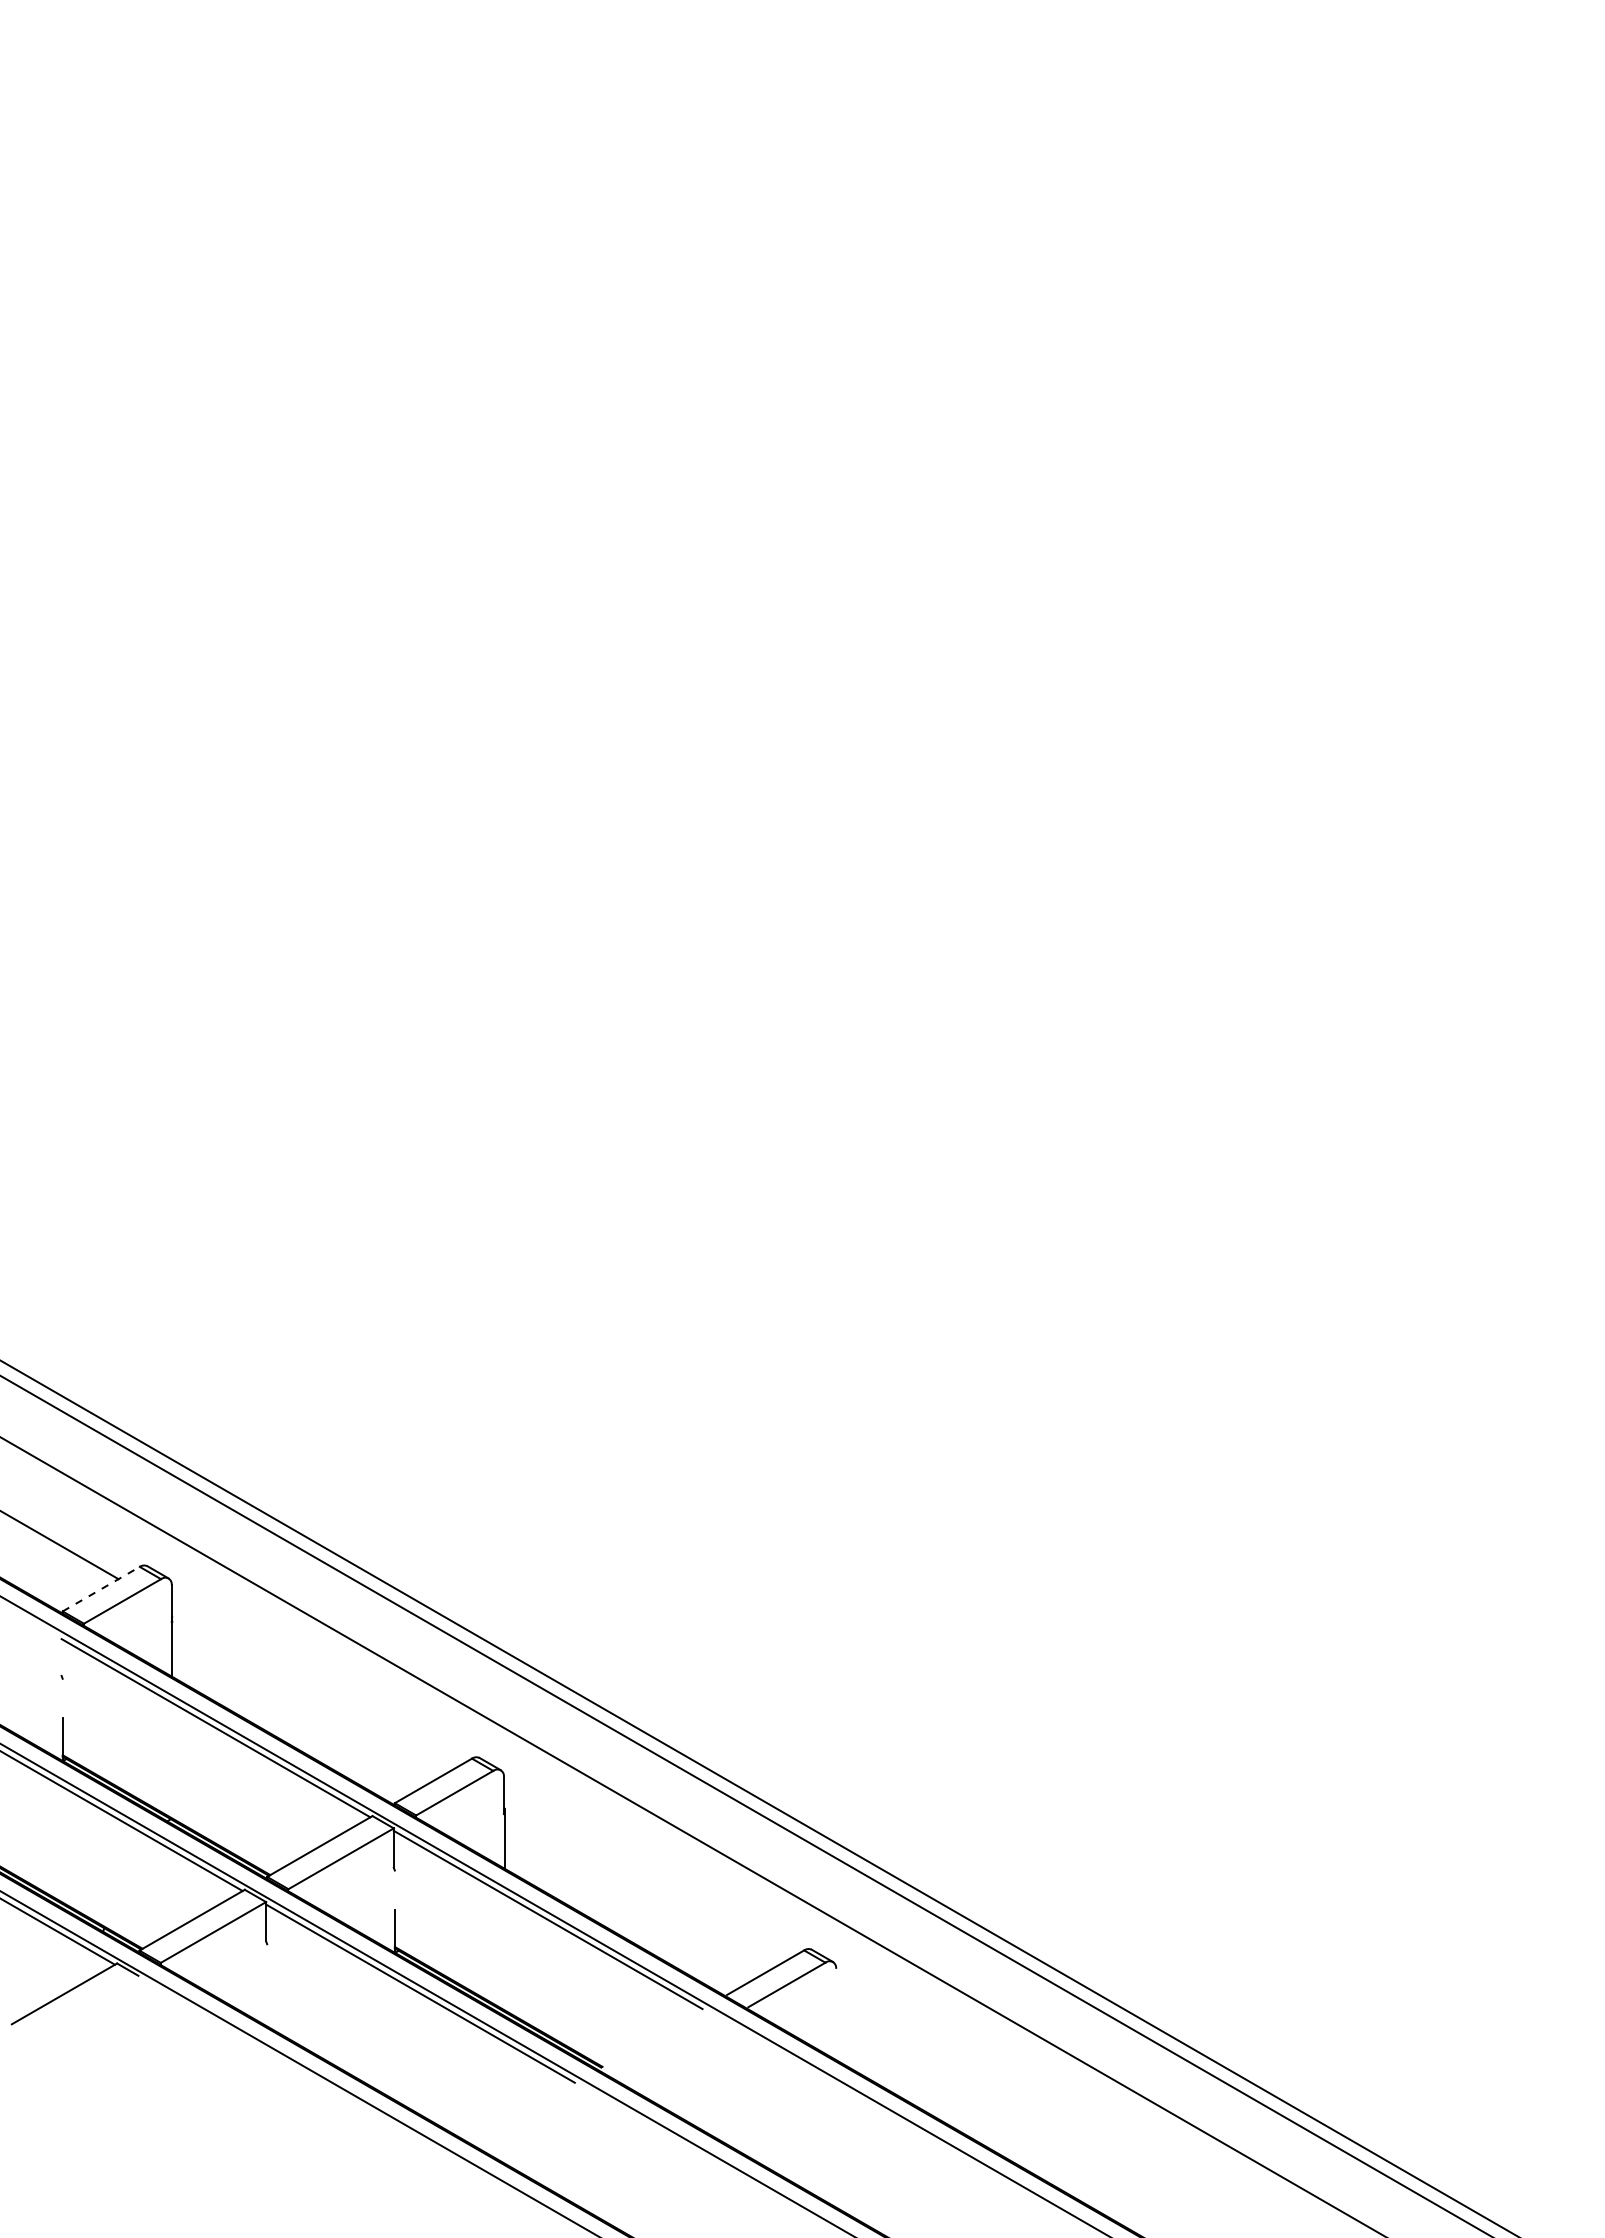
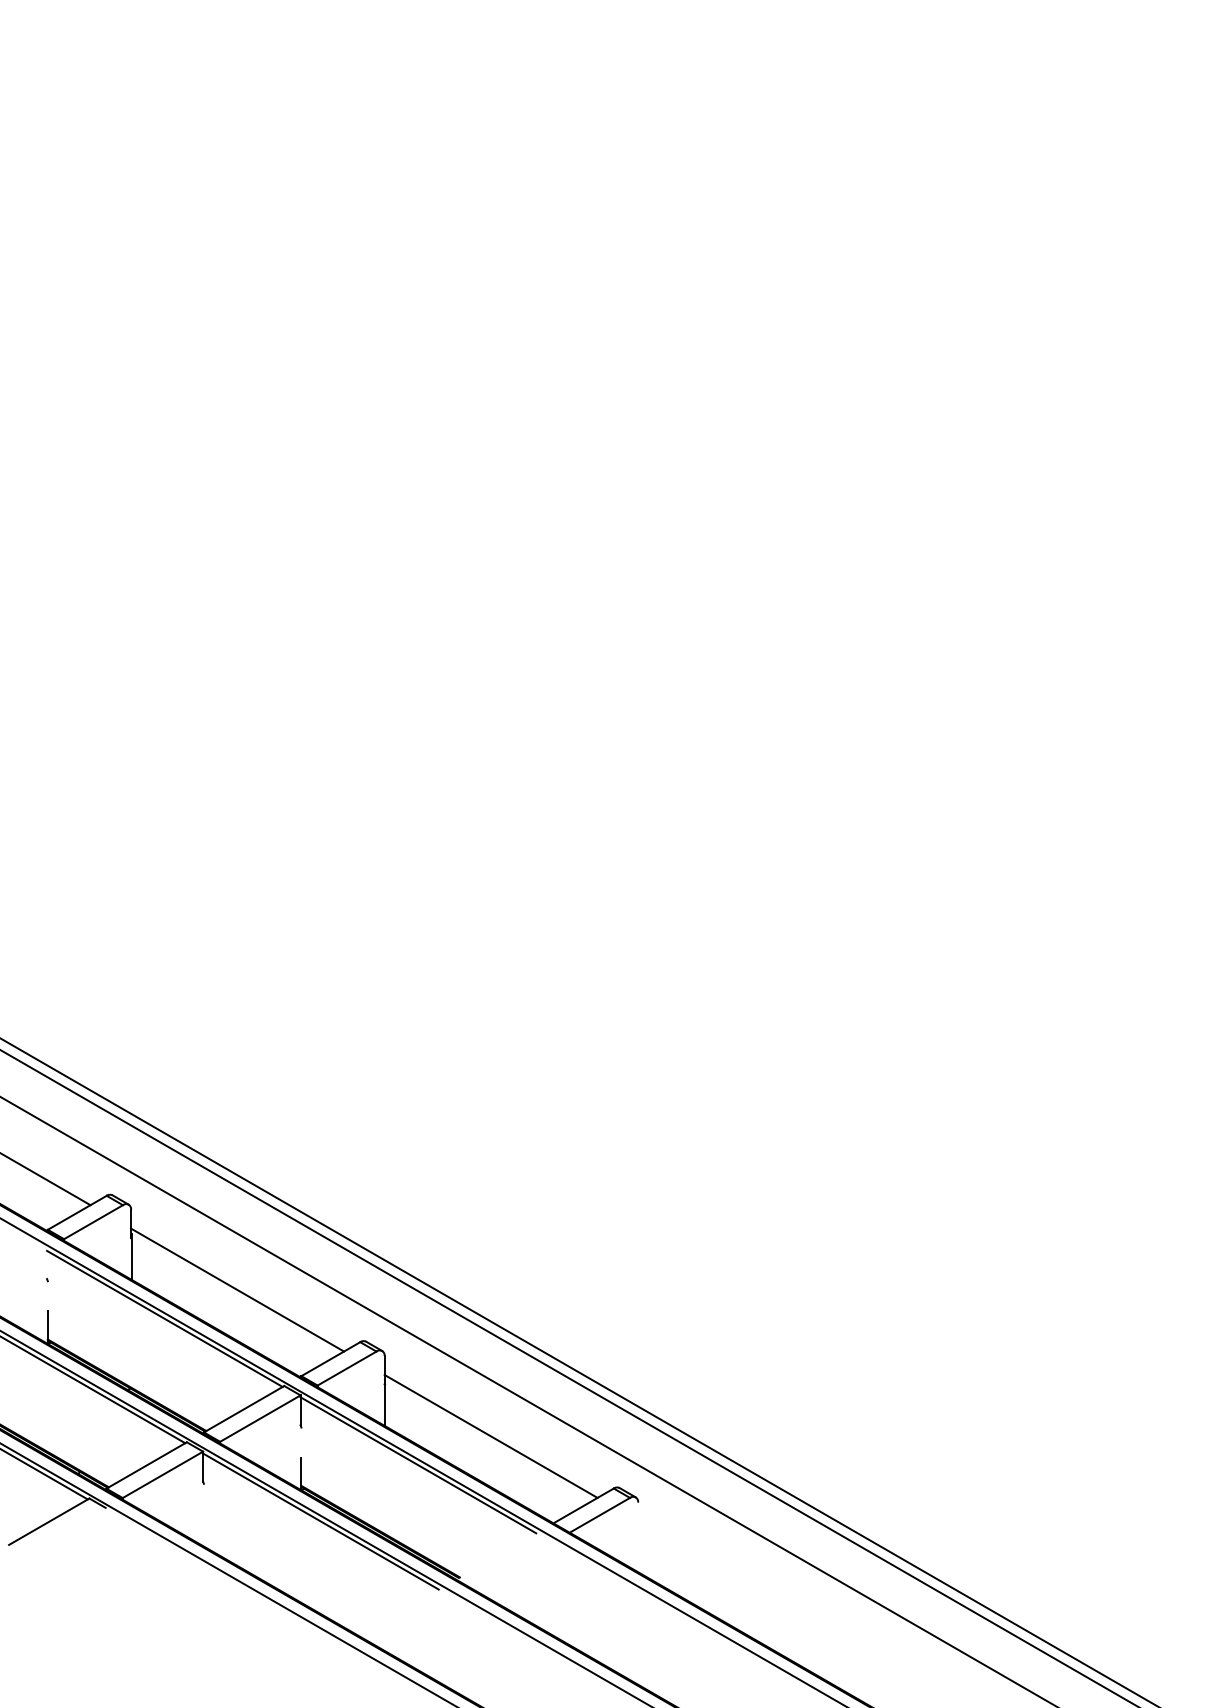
line: (101, 1589) -> (77, 1213), dashed -> solid
line: (310, 1689) -> (237, 1289), added
line: (642, 1881) -> (490, 1435), added

